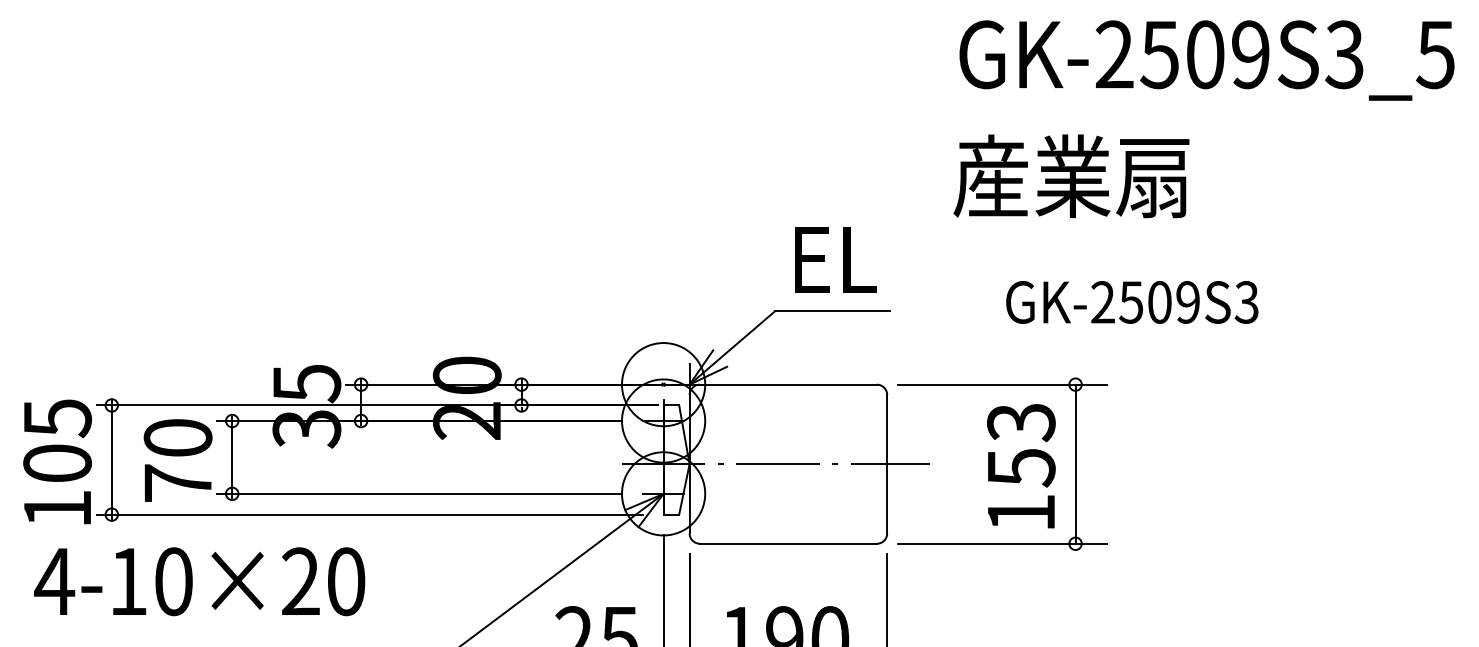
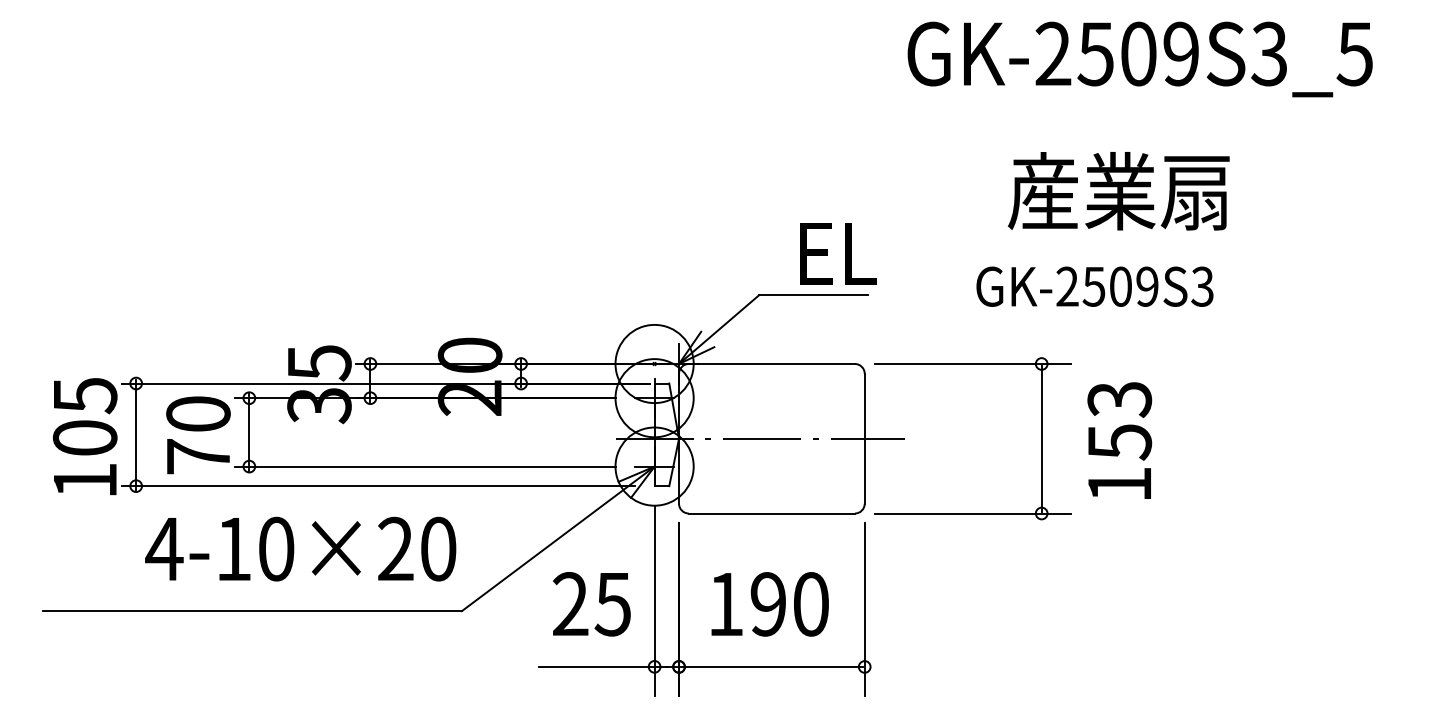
text: (1206, 60) -> (1139, 59), moved
text: (1071, 176) -> (1118, 191), moved
text: (835, 259) -> (838, 253), moved
text: (1021, 466) -> (1119, 440), moved
text: (199, 581) -> (300, 548), moved

